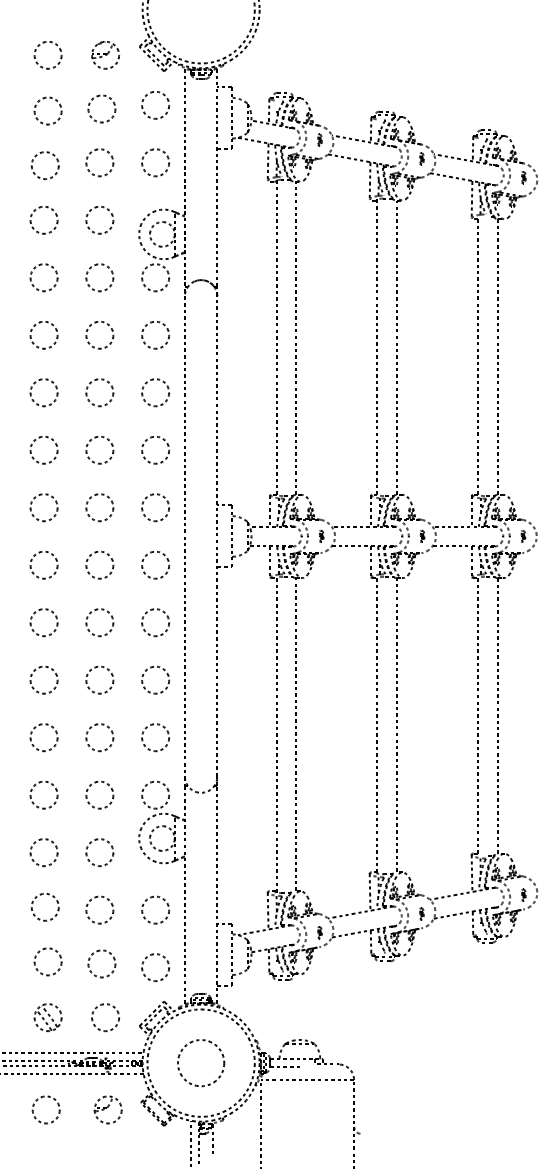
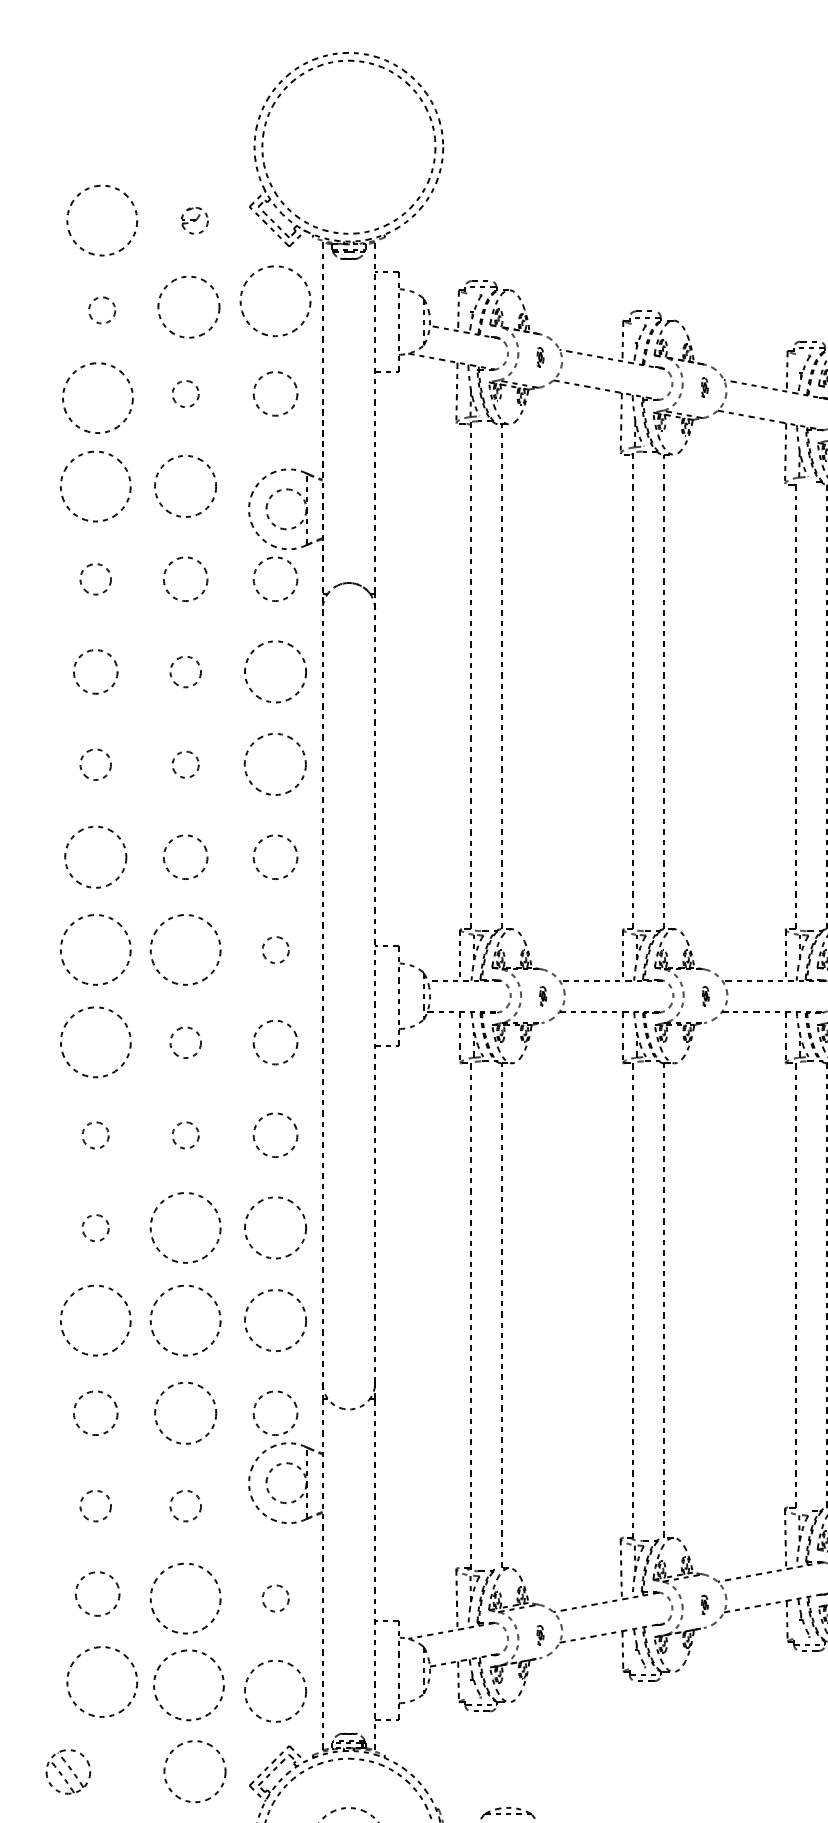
circle: (47, 54) -> (101, 219), size x1.6
part: (105, 55) -> (194, 220), size x0.6
circle: (155, 104) -> (275, 299), size x1.6
circle: (101, 108) -> (188, 306), size x1.4
circle: (47, 110) -> (101, 309), size x0.6
circle: (99, 162) -> (185, 393), size x0.6
circle: (44, 165) -> (96, 398), size x1.6
circle: (43, 219) -> (94, 485), size x1.6
circle: (99, 220) -> (185, 486), size x1.4
circle: (43, 277) -> (94, 578), size x0.7
circle: (155, 334) -> (275, 670), size x1.4
circle: (99, 335) -> (185, 672), size x0.7
circle: (43, 392) -> (94, 764), size x0.7
circle: (99, 392) -> (185, 764), size x0.6
circle: (155, 392) -> (275, 764), size x1.4
circle: (43, 449) -> (94, 856), size x1.4
circle: (43, 507) -> (94, 949), size x1.6
circle: (99, 507) -> (185, 949), size x1.6
circle: (155, 507) -> (275, 949), size x0.6
circle: (43, 565) -> (94, 1043), size x1.6
circle: (99, 565) -> (185, 1043), size x0.7
circle: (43, 622) -> (94, 1134), size x0.6
circle: (99, 622) -> (185, 1134), size x0.6
circle: (99, 679) -> (185, 1226), size x1.6
circle: (155, 679) -> (275, 1226), size x1.4
circle: (43, 680) -> (94, 1228), size x0.6
circle: (43, 737) -> (94, 1320), size x1.6
circle: (99, 737) -> (185, 1320), size x1.6
circle: (155, 737) -> (275, 1320), size x1.4
circle: (99, 794) -> (185, 1412), size x1.4
circle: (43, 852) -> (94, 1505), size x0.7
circle: (99, 852) -> (185, 1505), size x0.7
circle: (99, 909) -> (185, 1597), size x1.6
circle: (155, 909) -> (275, 1597), size x0.6
circle: (47, 961) -> (101, 1681), size x1.6
circle: (101, 963) -> (188, 1684), size x1.6
circle: (155, 967) -> (275, 1691), size x1.4
part: (47, 1017) -> (67, 1771), moved
circle: (105, 1017) -> (194, 1771), size x1.4

